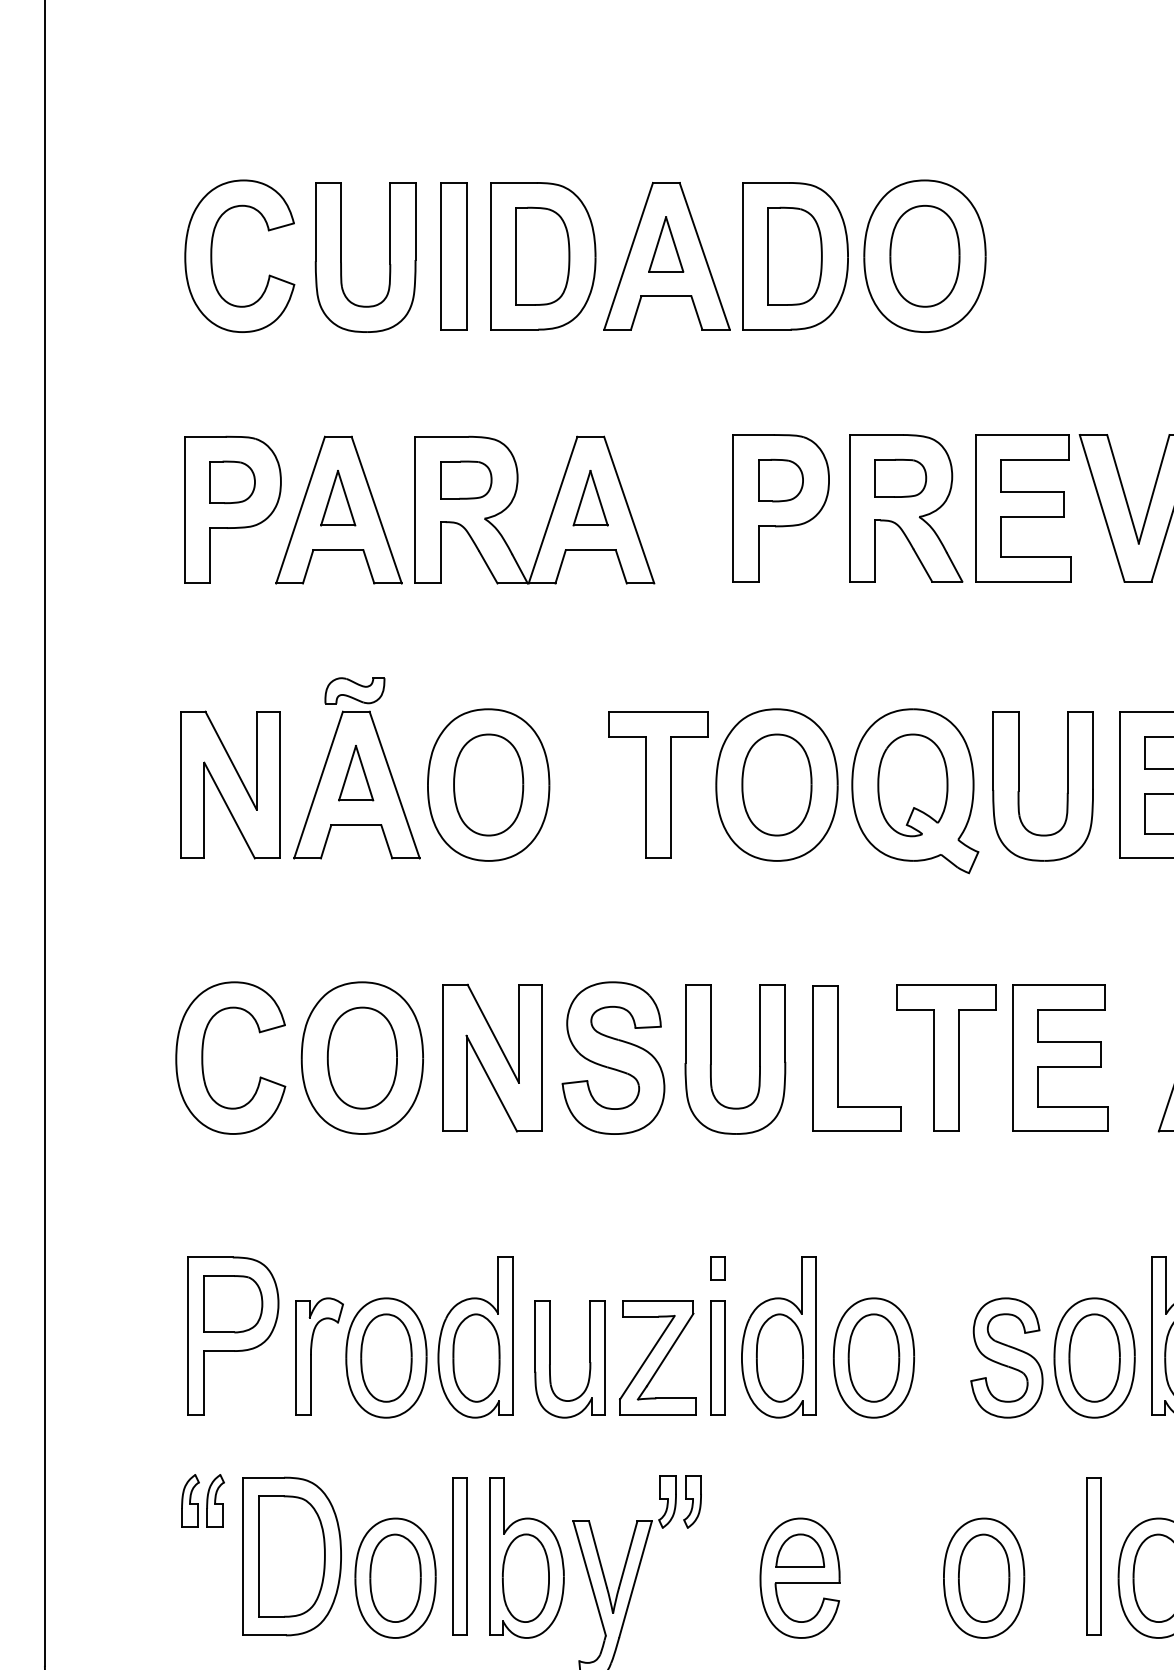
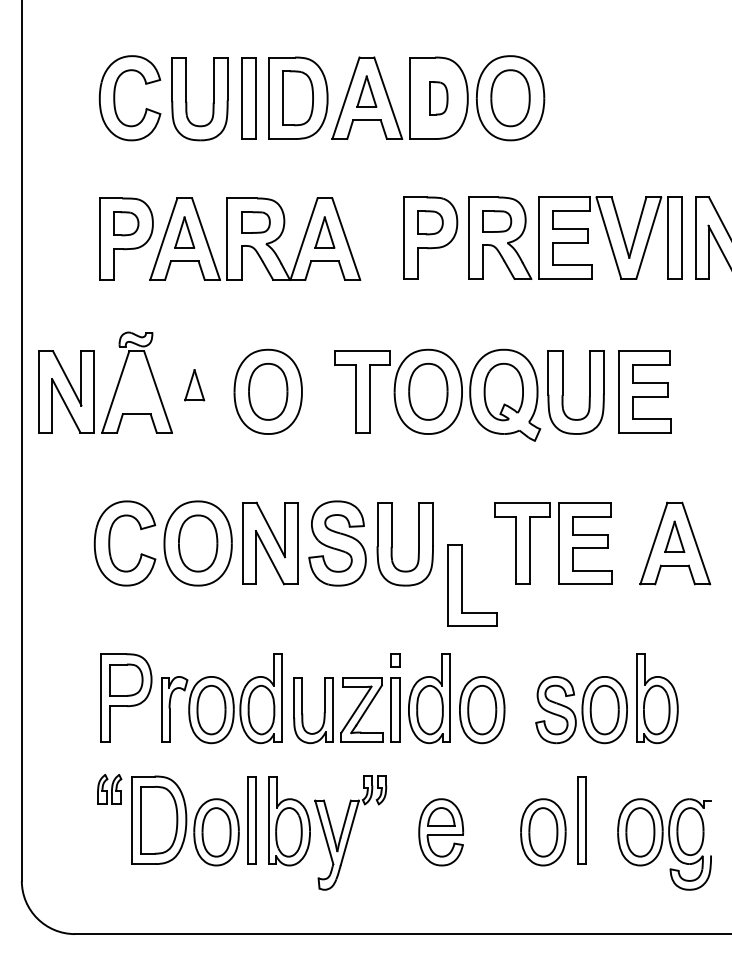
part: (795, 256) -> (438, 98), size x0.6
part: (280, 768) -> (94, 382), moved
part: (838, 1058) -> (462, 585), moved
part: (1094, 1556) -> (581, 820), moved

